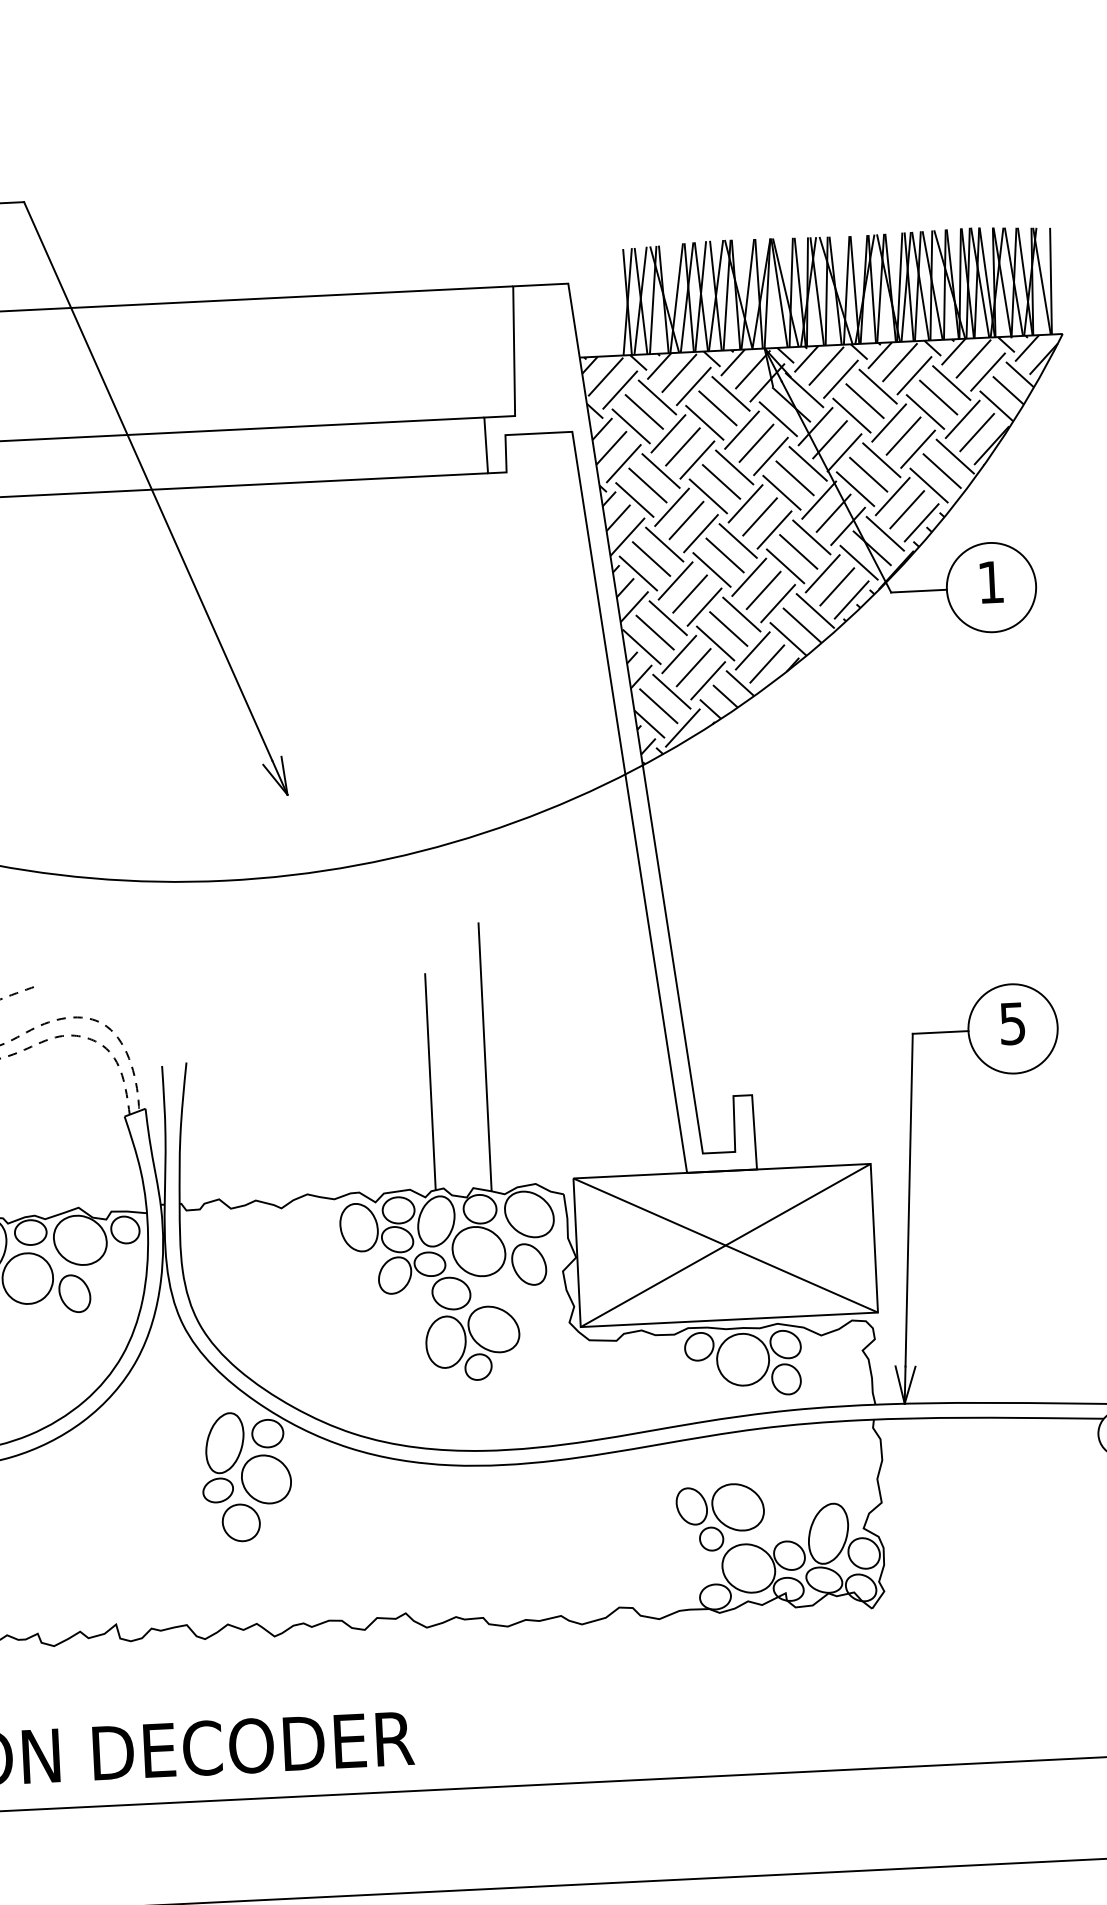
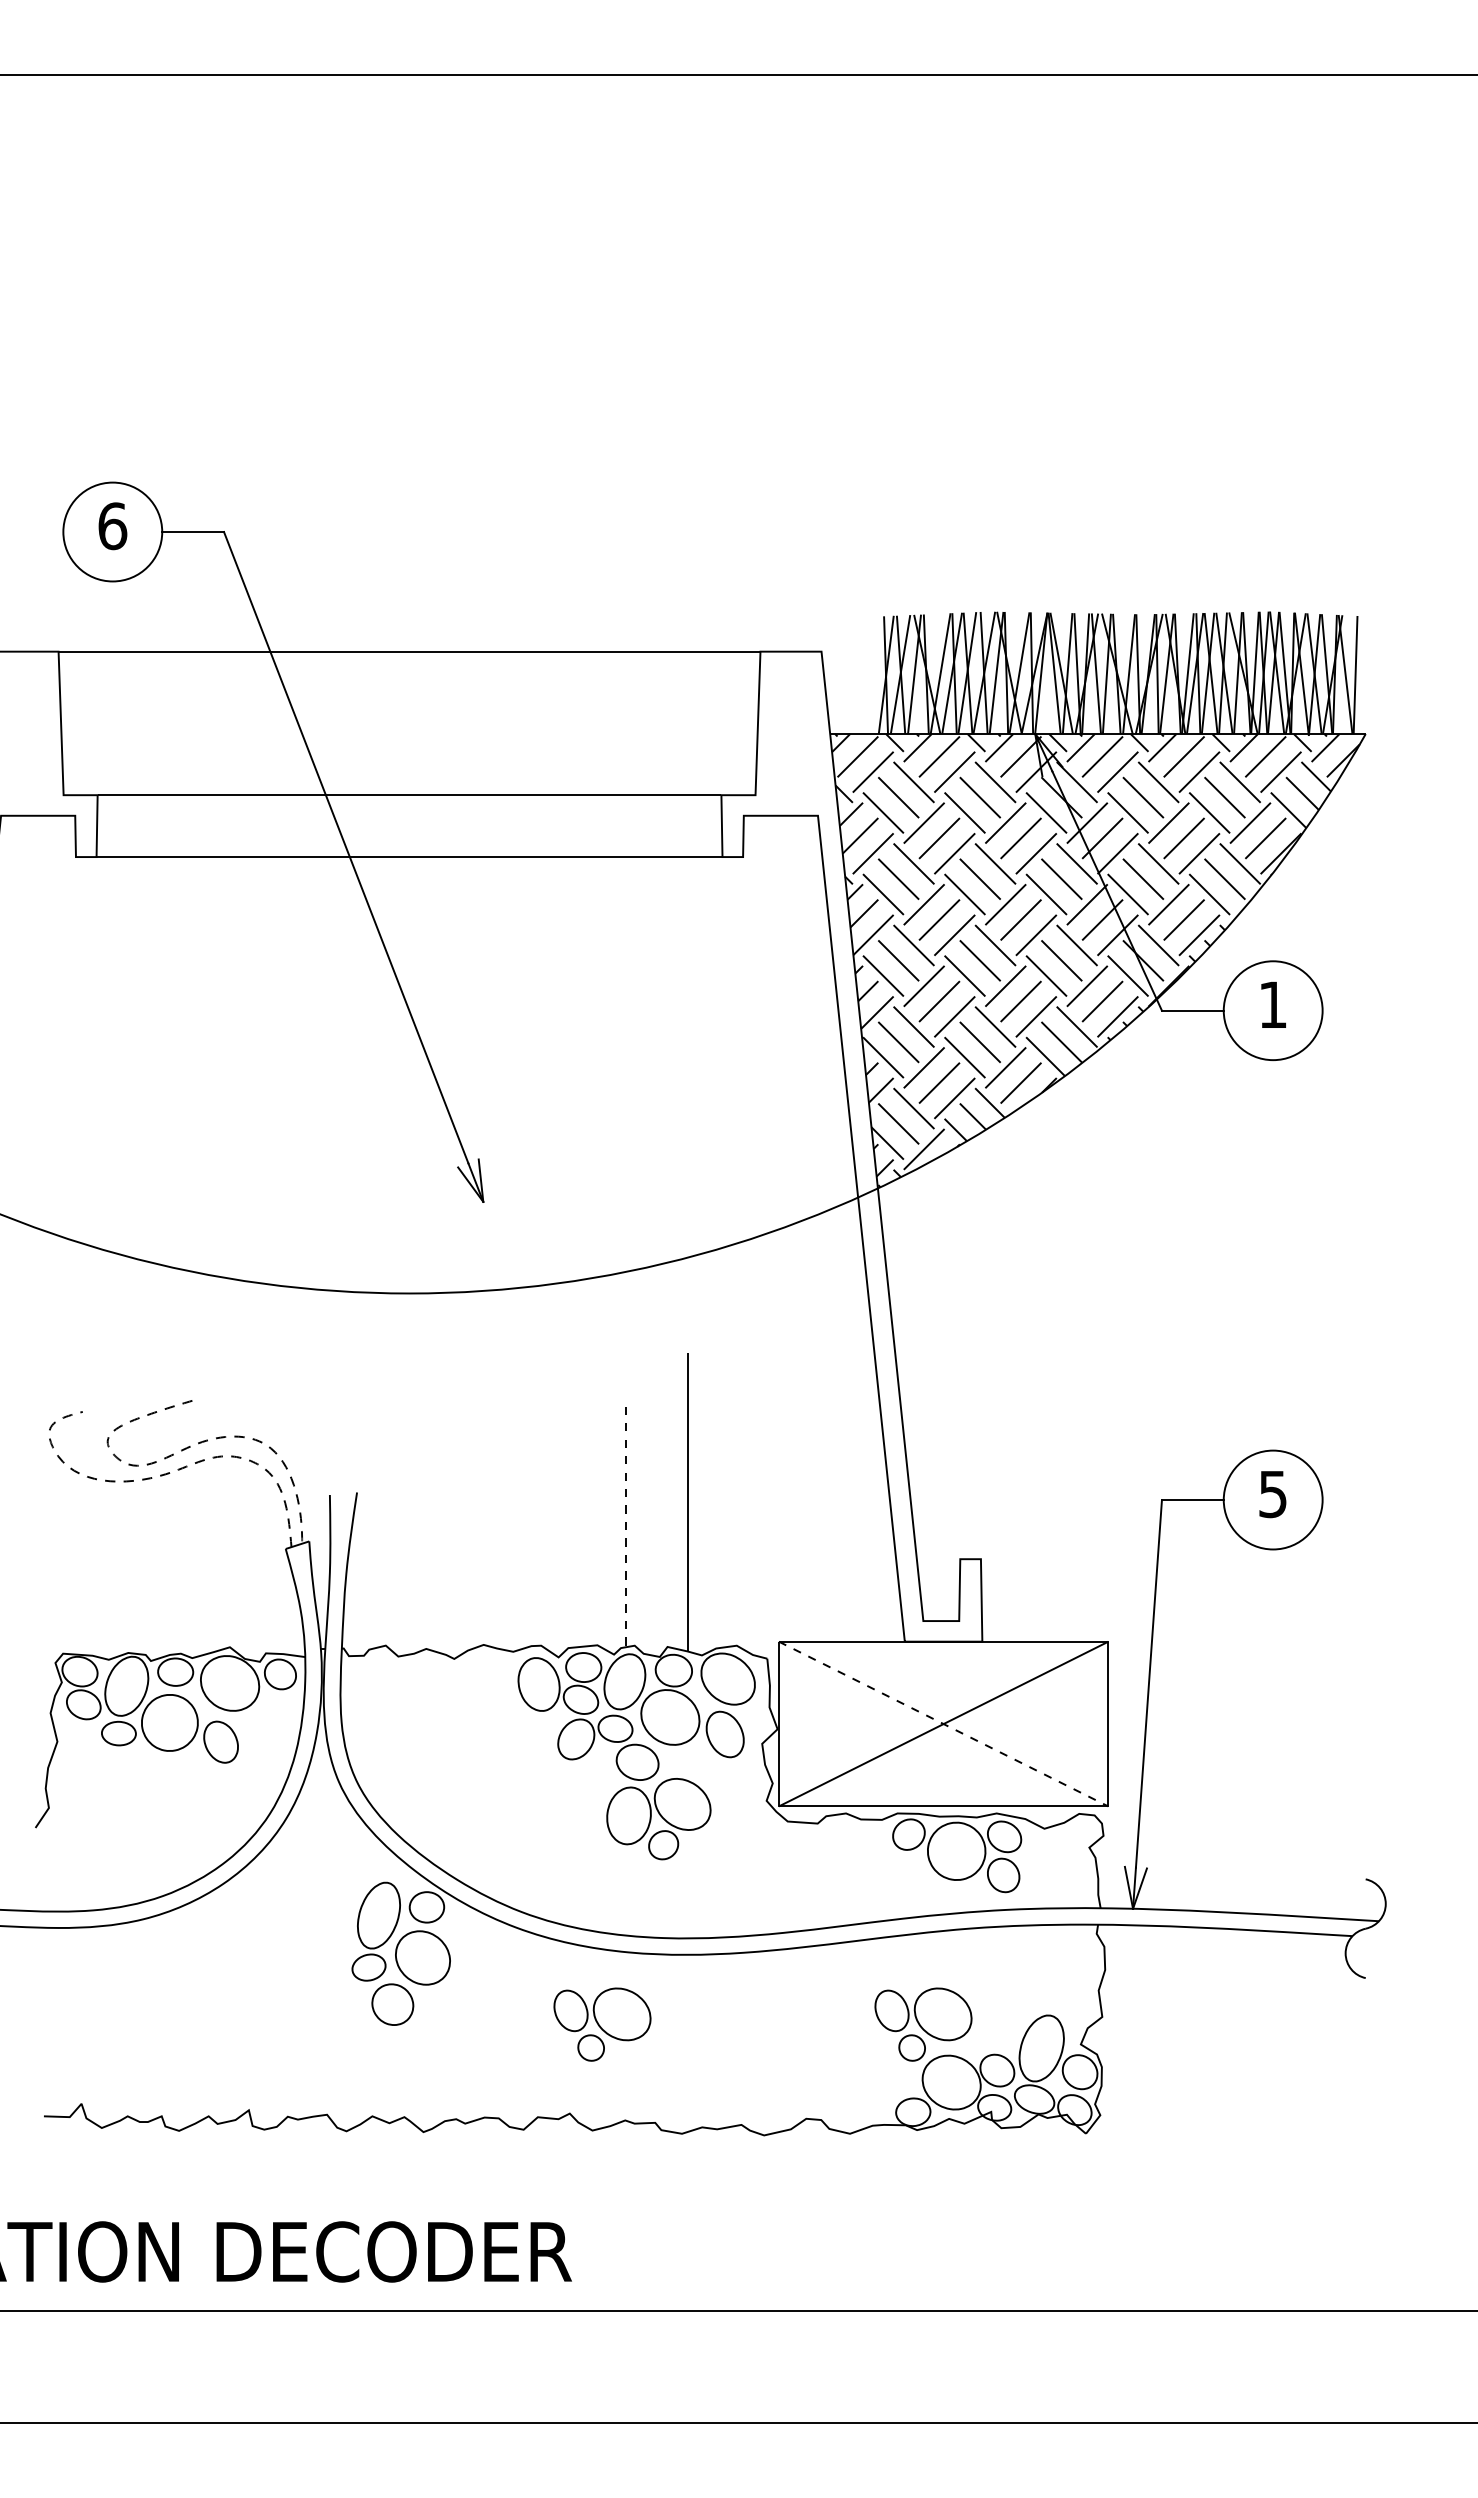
line: (430, 1082) -> (625, 1527), solid -> dashed
line: (726, 1245) -> (944, 1724), solid -> dashed
part: (431, 1531) -> (602, 2024), added

